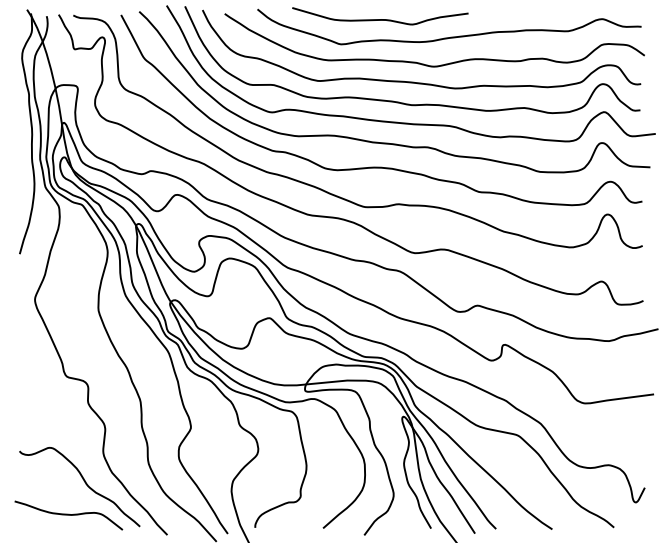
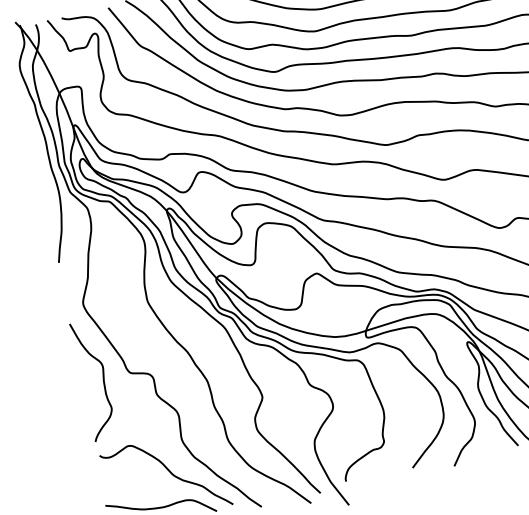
curve: (38, 376) -> (102, 378), added

